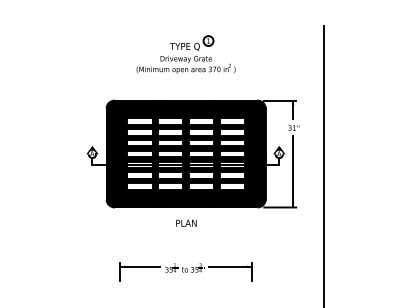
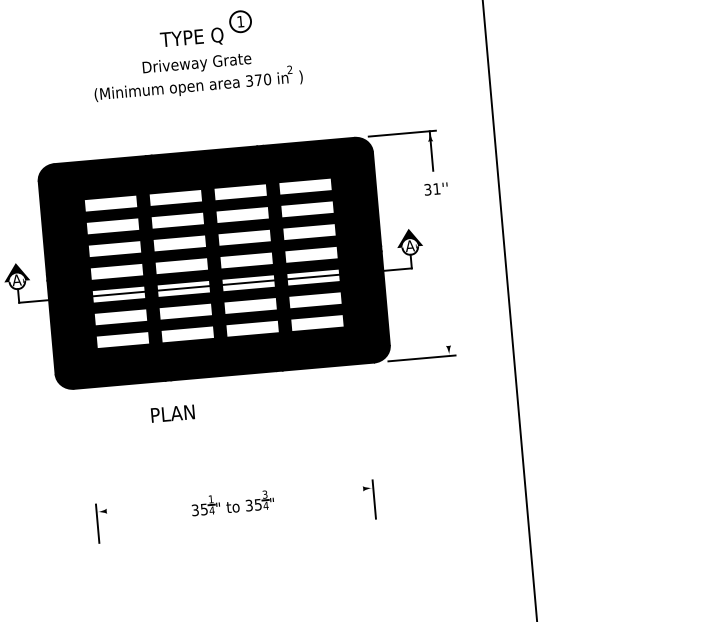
line: (293, 171) -> (443, 280), removed
text: (186, 222) -> (172, 412), moved
line: (140, 266) -> (138, 508), removed
line: (229, 266) -> (326, 491), removed

